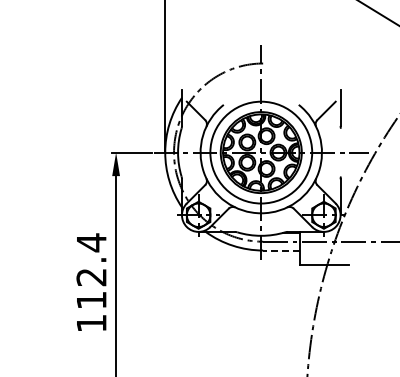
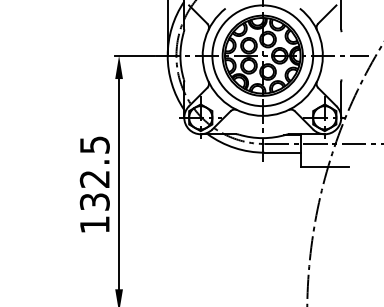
line: (280, 250) -> (281, 152), dashed -> solid
text: (91, 271) -> (94, 173), 112.4 -> 132.5

